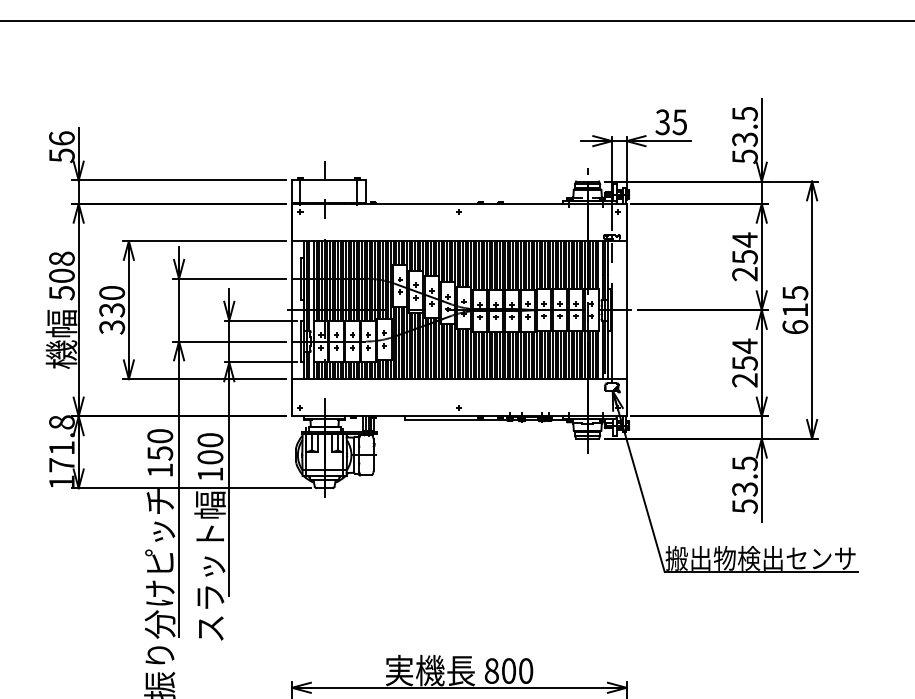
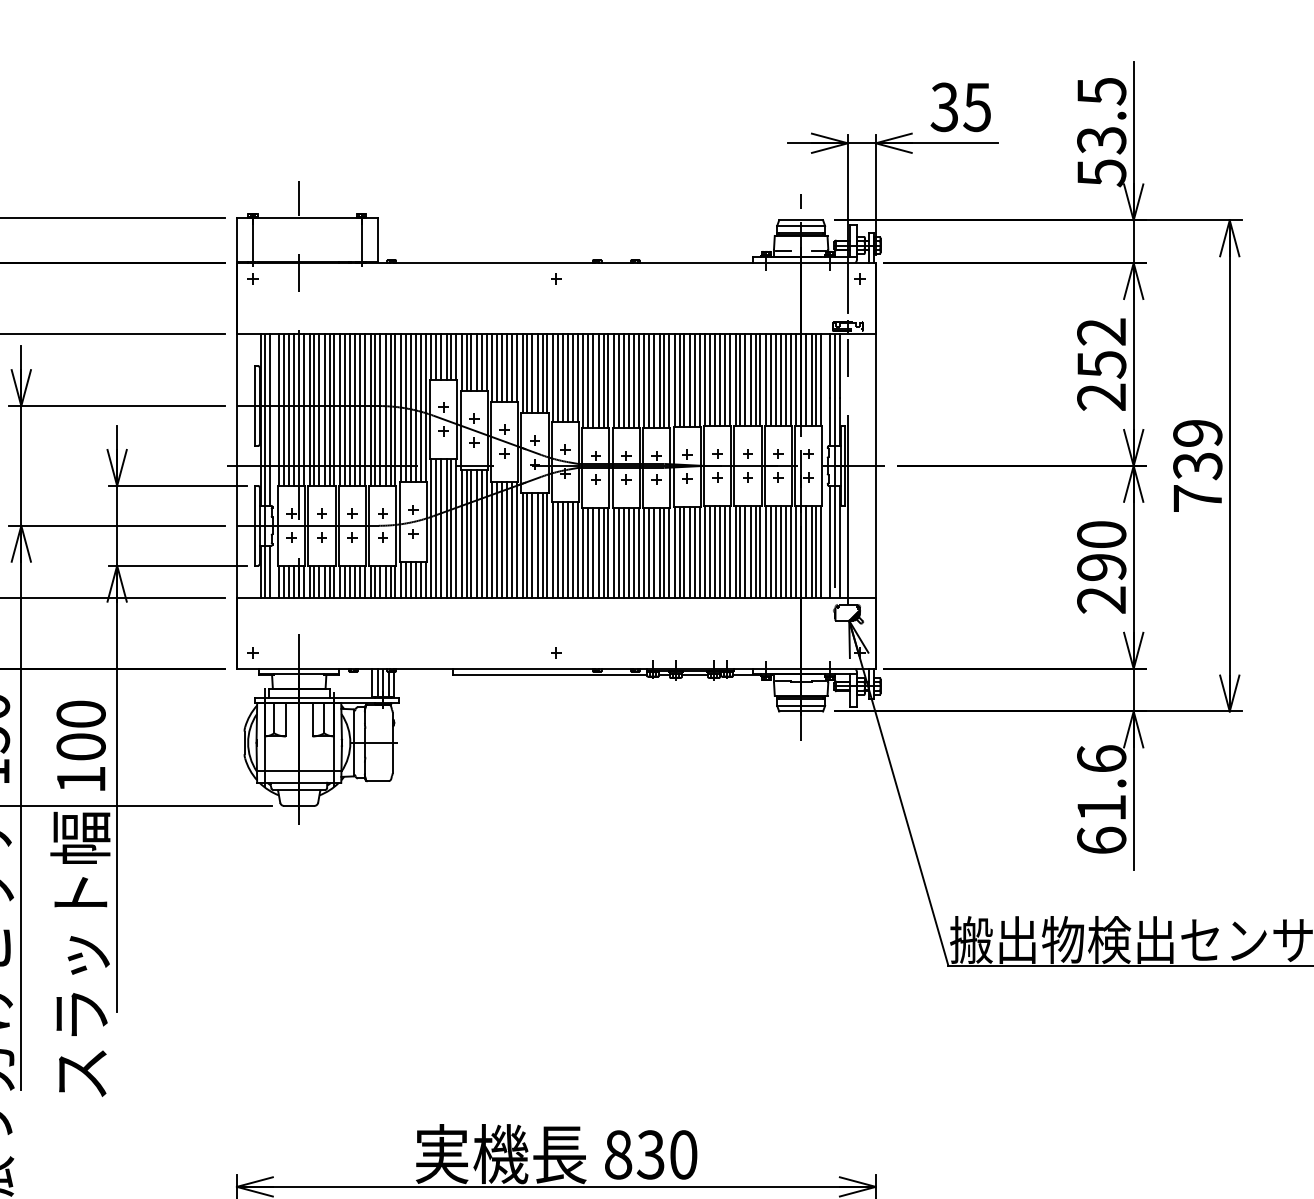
text: (744, 239) -> (1100, 331), 254 -> 252
text: (795, 310) -> (1198, 466), 615 -> 739
text: (744, 354) -> (1100, 550), 254 -> 290
text: (744, 484) -> (1100, 798), 53.5 -> 61.6
text: (508, 670) -> (650, 1153), 800 -> 830

